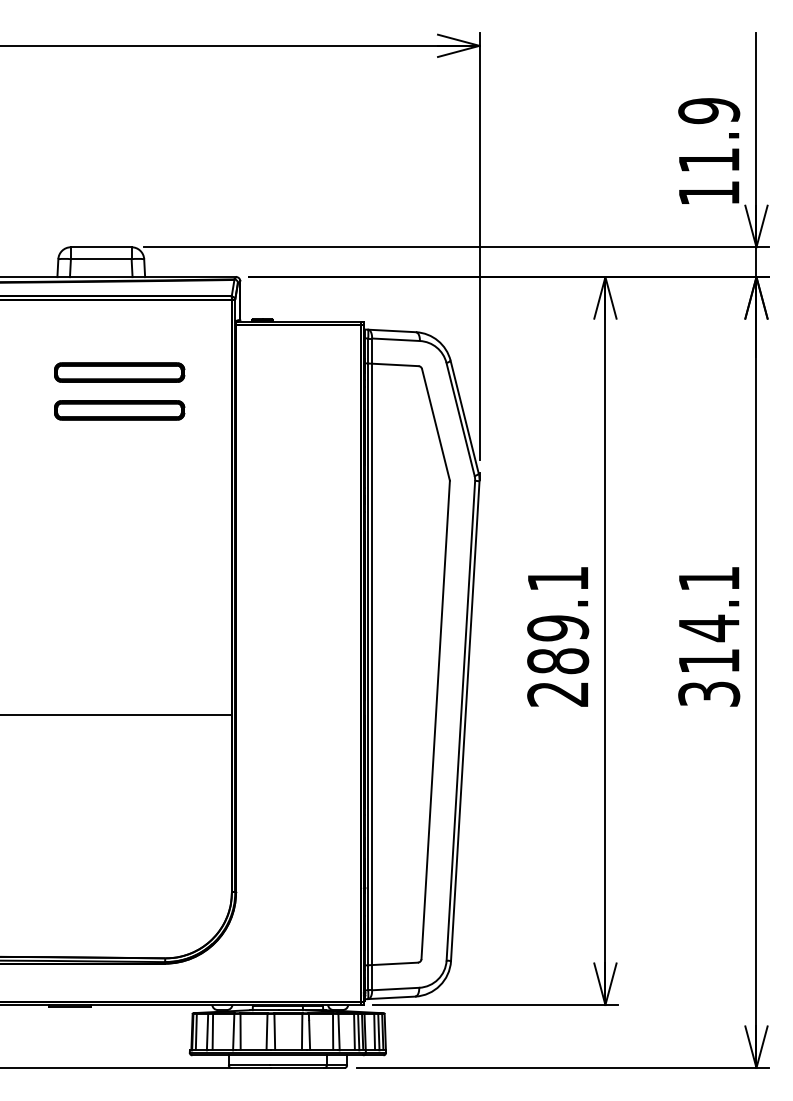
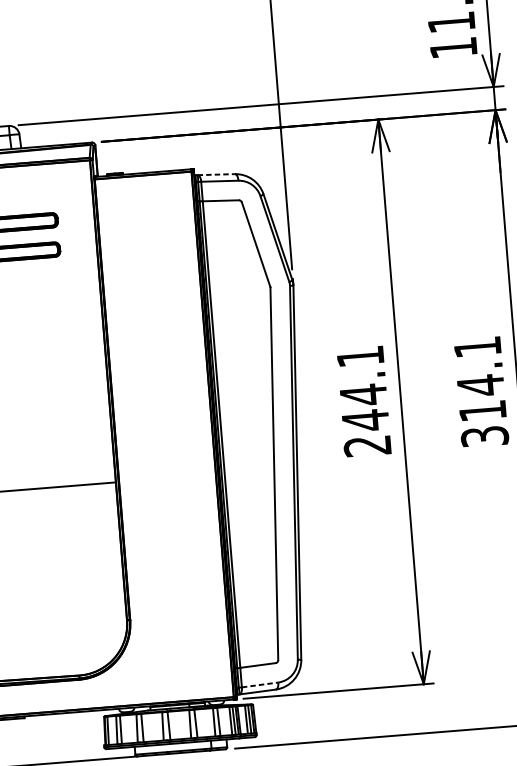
line: (392, 330) -> (216, 174), solid -> dashed
text: (558, 644) -> (364, 407), 289.1 -> 244.1
line: (395, 989) -> (259, 685), solid -> dashed

